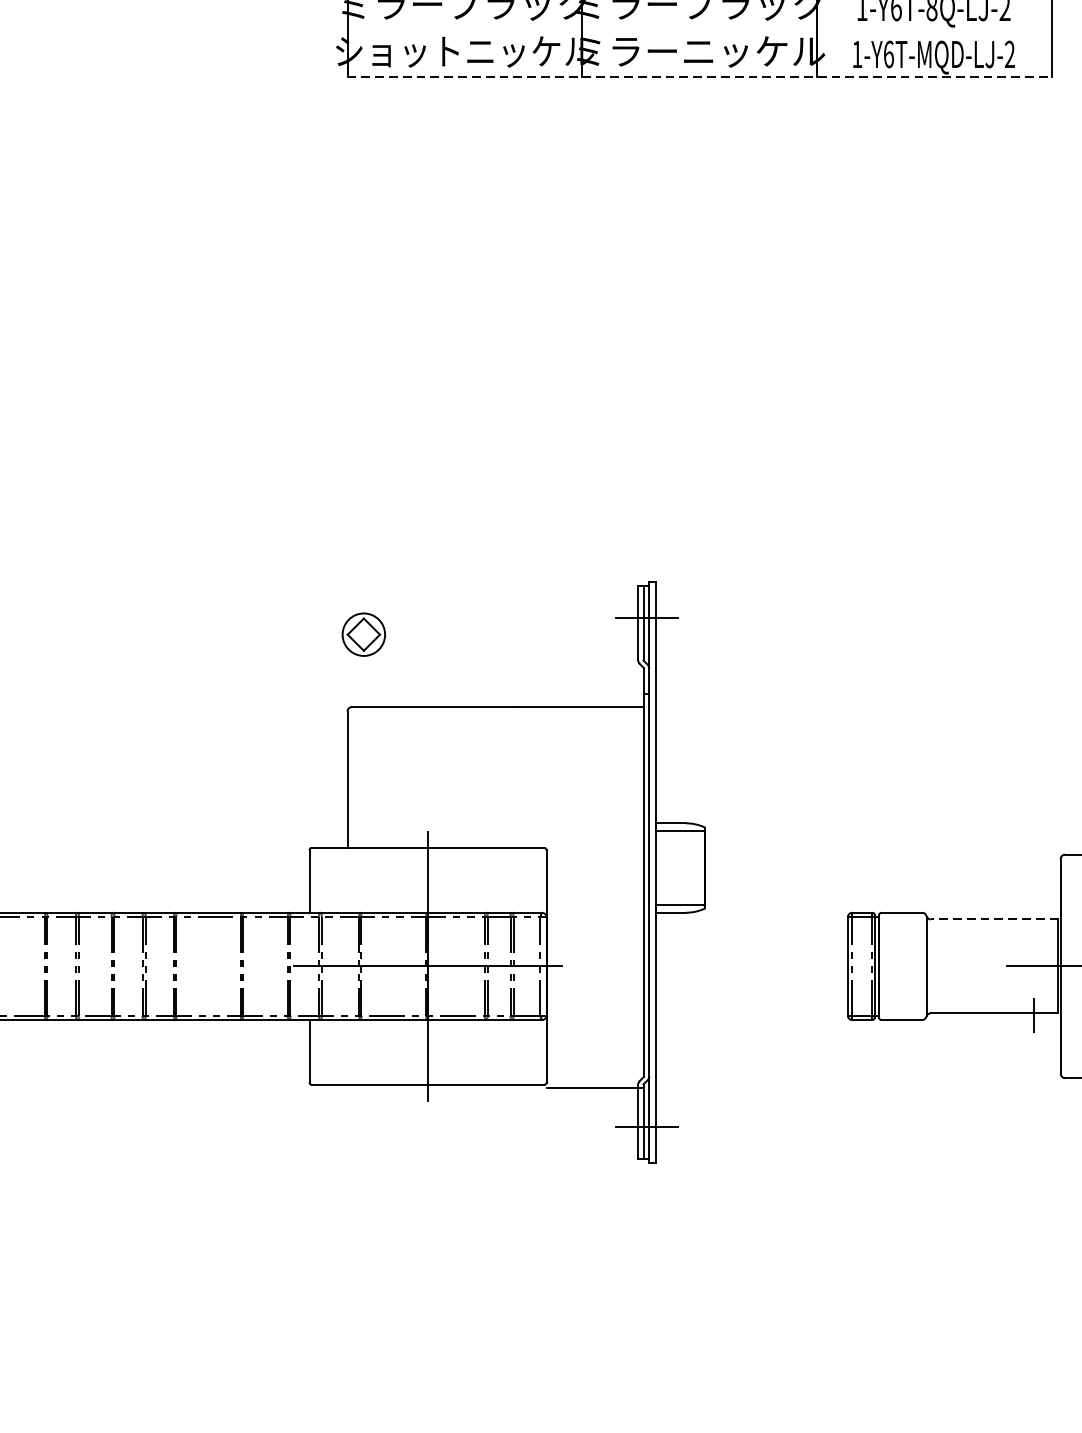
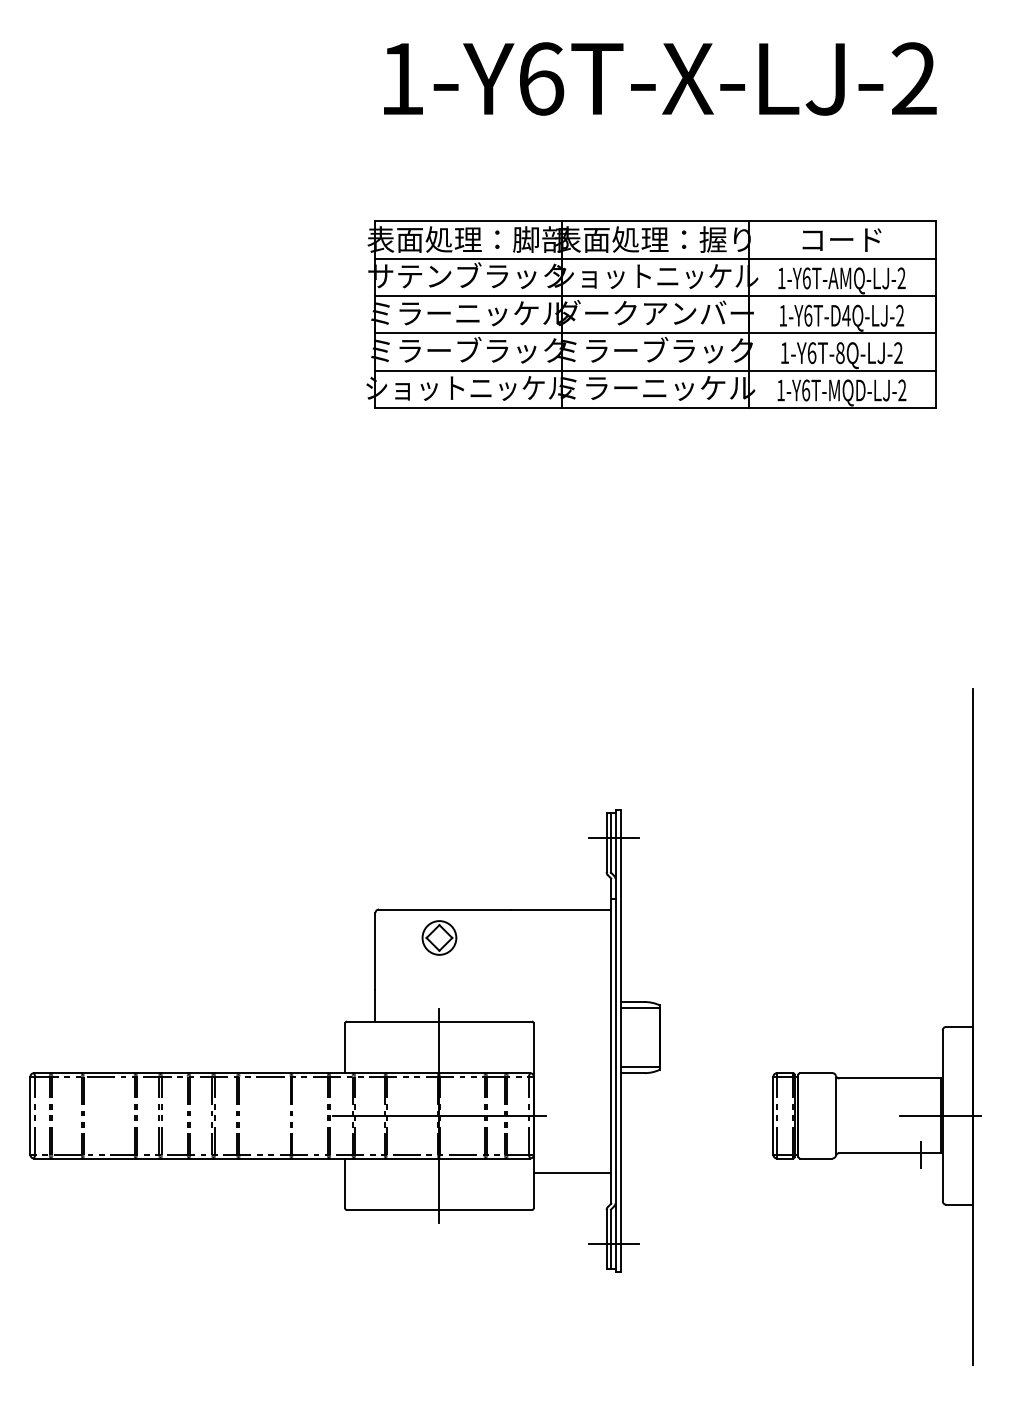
line: (699, 29) -> (655, 370), added
line: (700, 77) -> (656, 408), dashed -> solid
part: (363, 634) -> (439, 937), moved
line: (995, 919) -> (890, 1078), dashed -> solid
line: (595, 1087) -> (572, 1172), moved

